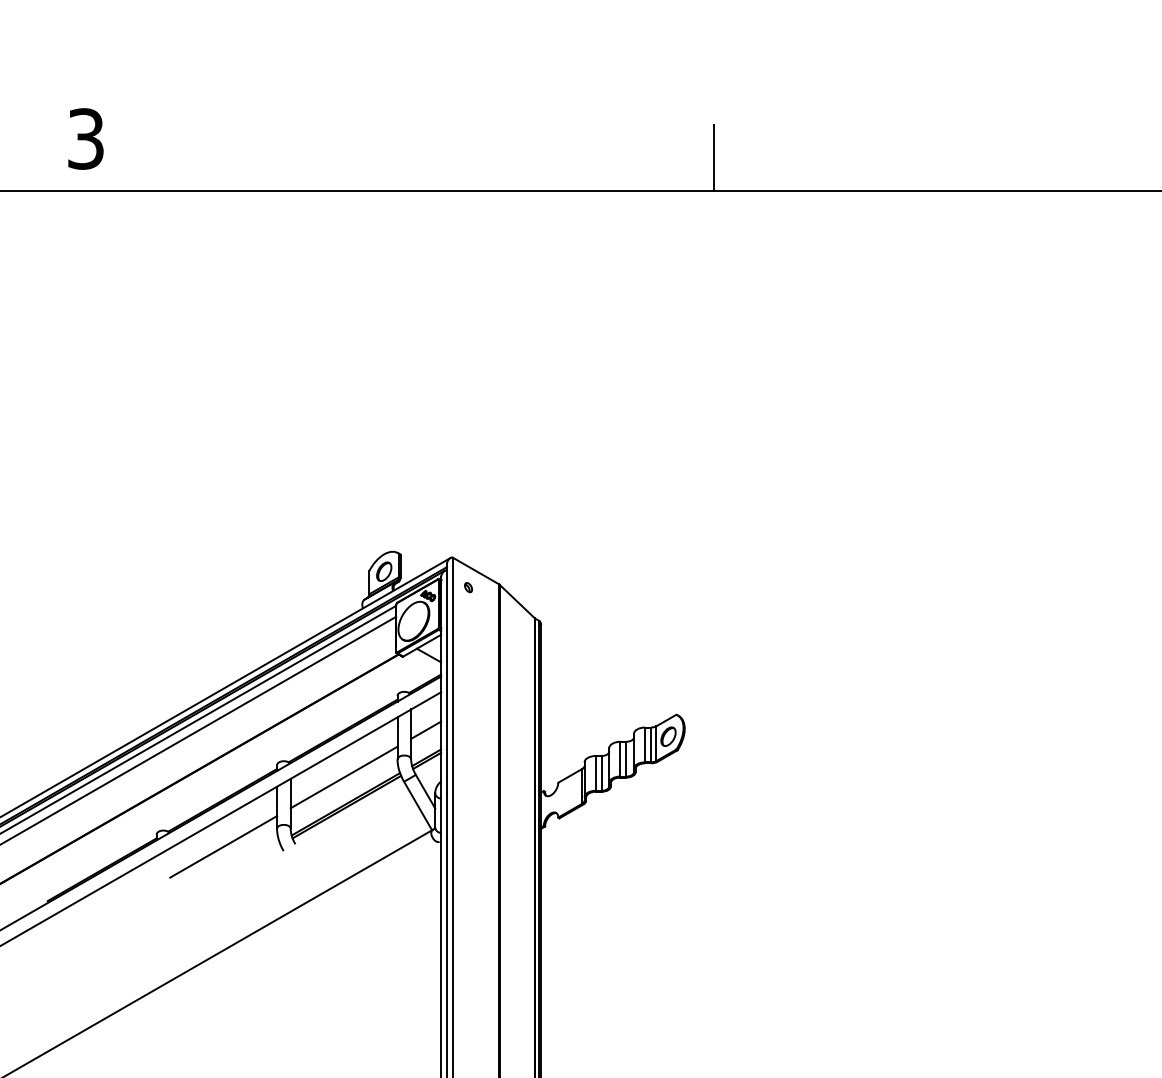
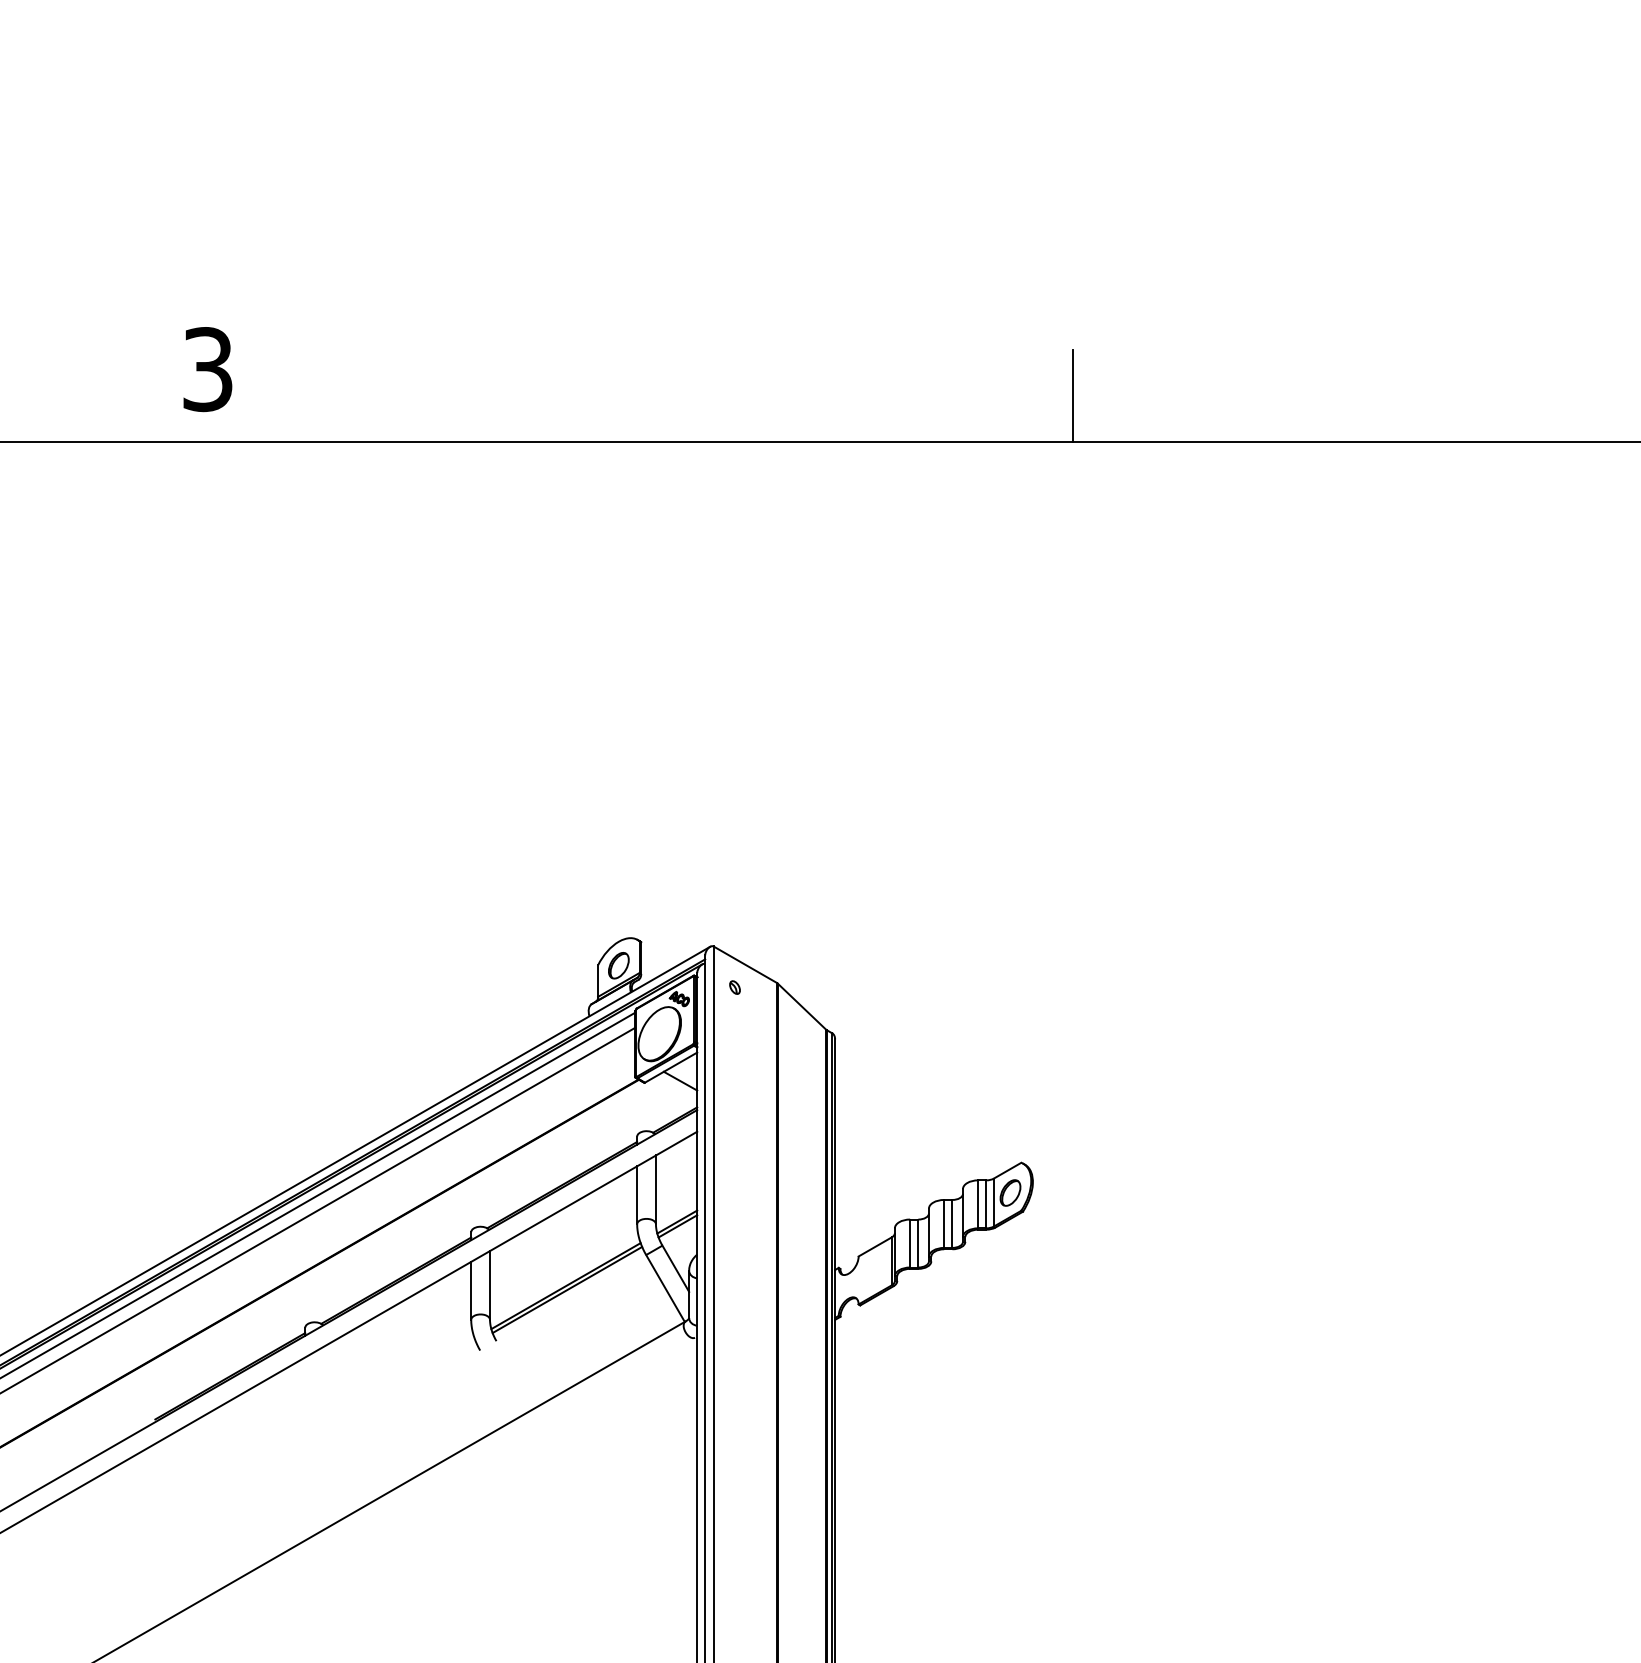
line: (426, 729) -> (676, 1183), removed
line: (344, 776) -> (563, 1248), removed
line: (223, 846) -> (397, 1344), removed

